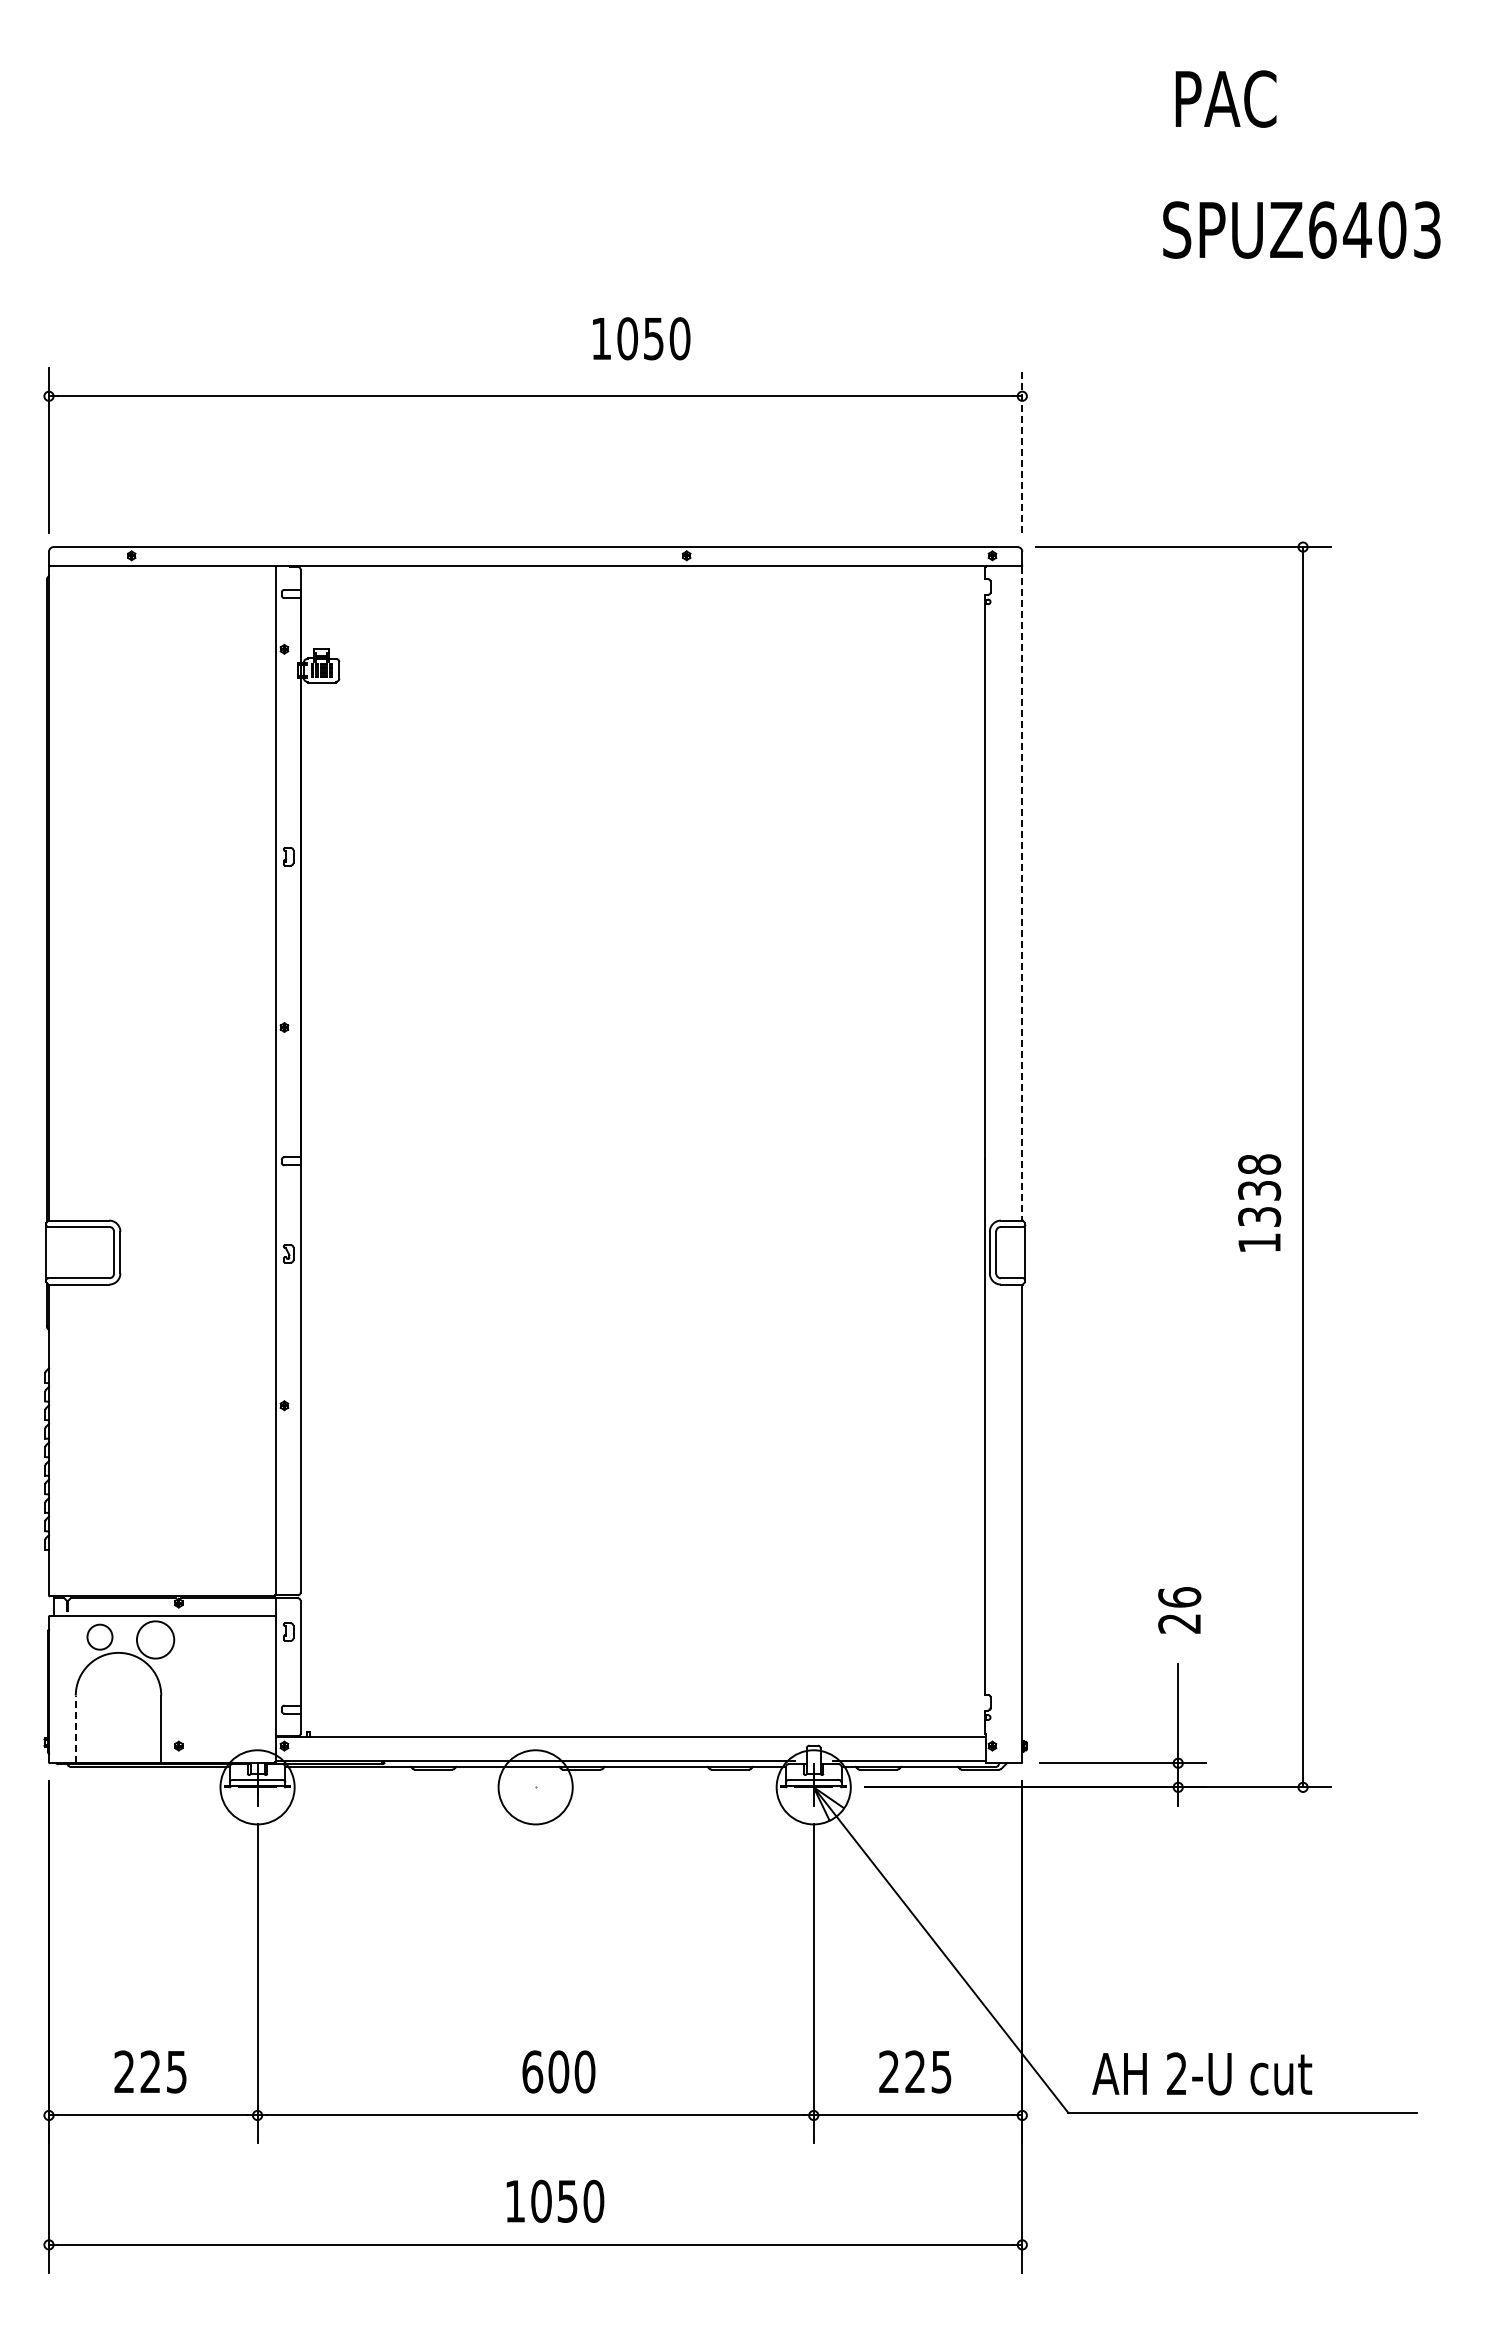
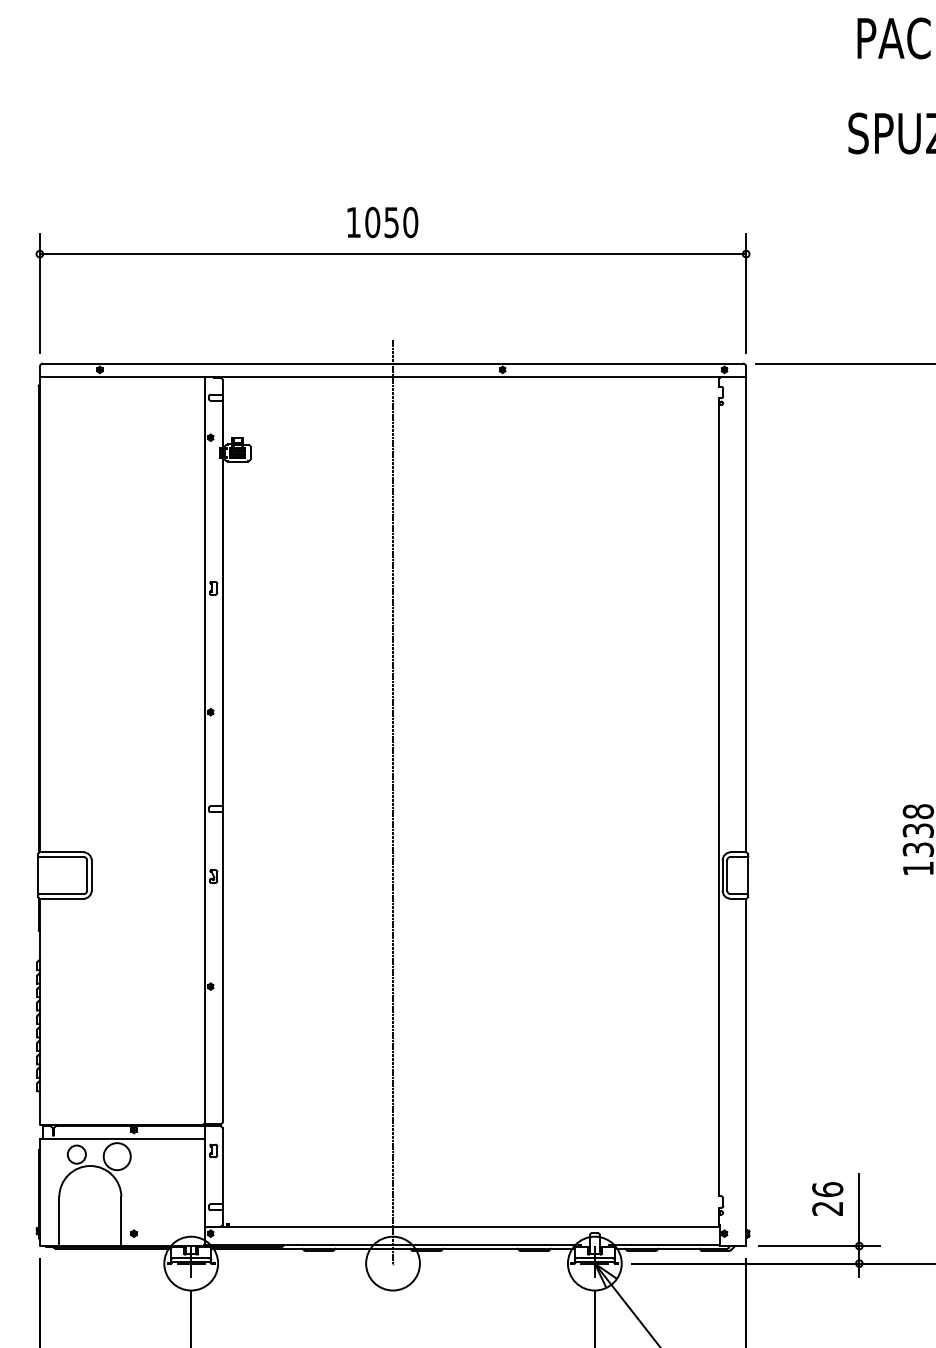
text: (641, 338) -> (382, 222), moved
line: (1022, 450) -> (746, 293), dashed -> solid
line: (1022, 893) -> (746, 614), dashed -> solid
line: (535, 1151) -> (392, 802), added
text: (1179, 1610) -> (827, 1199), moved
line: (75, 1729) -> (59, 1221), dashed -> solid

